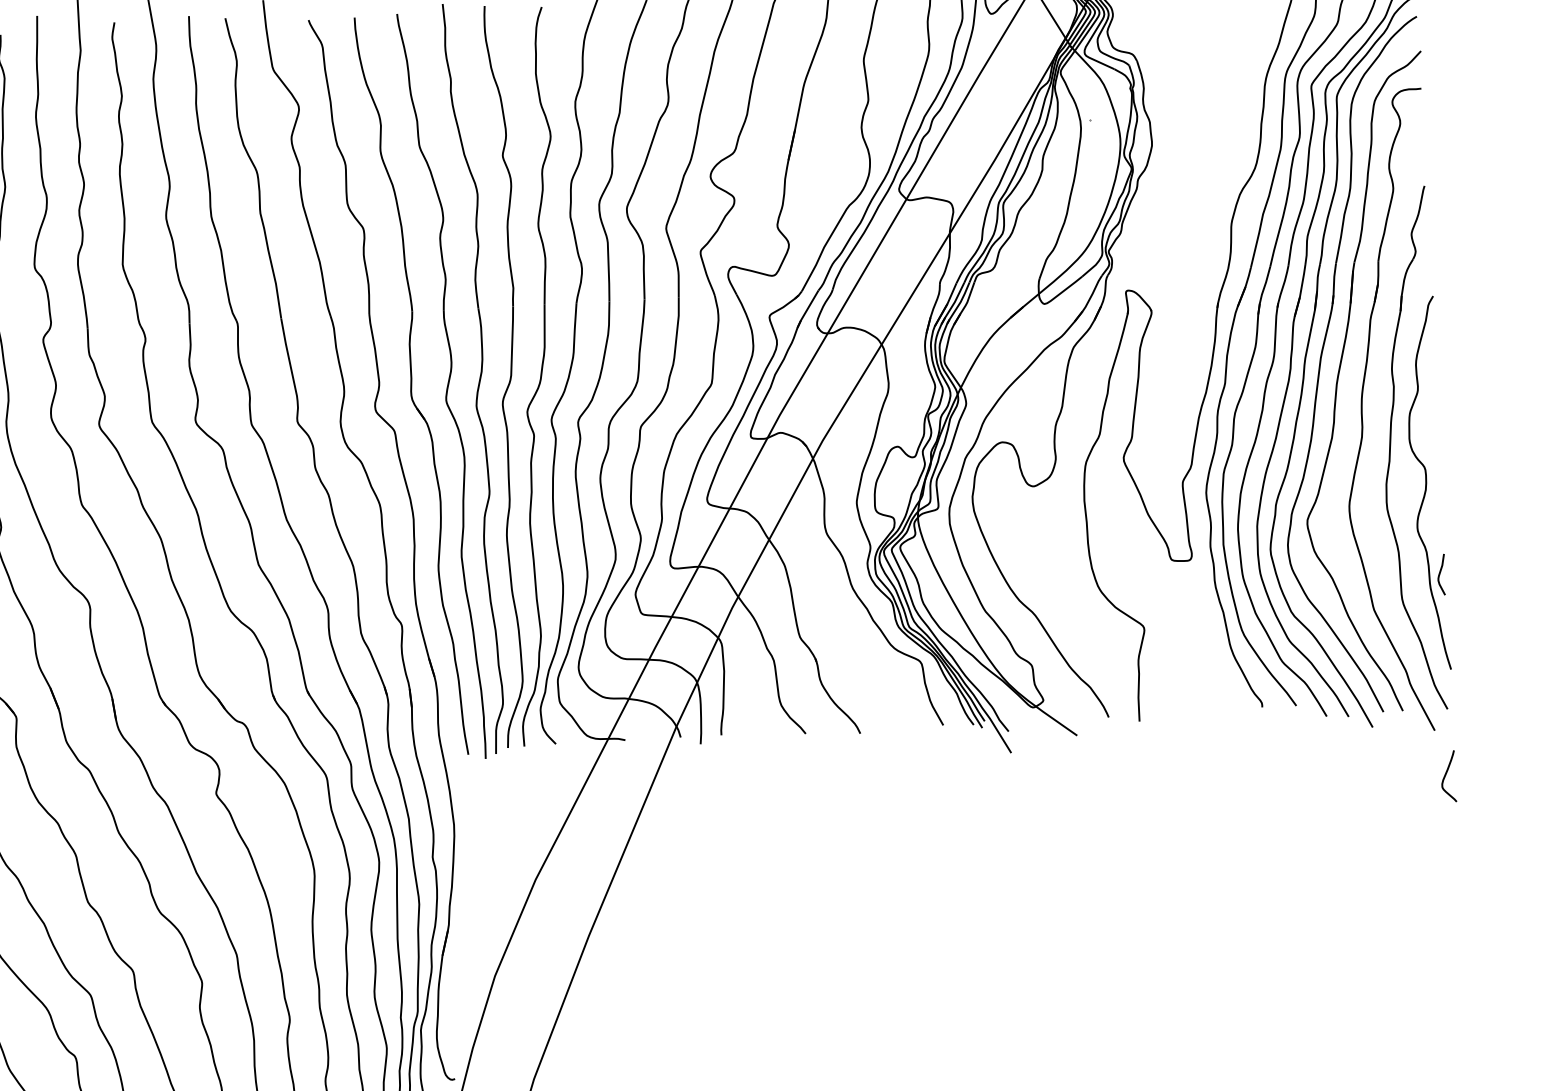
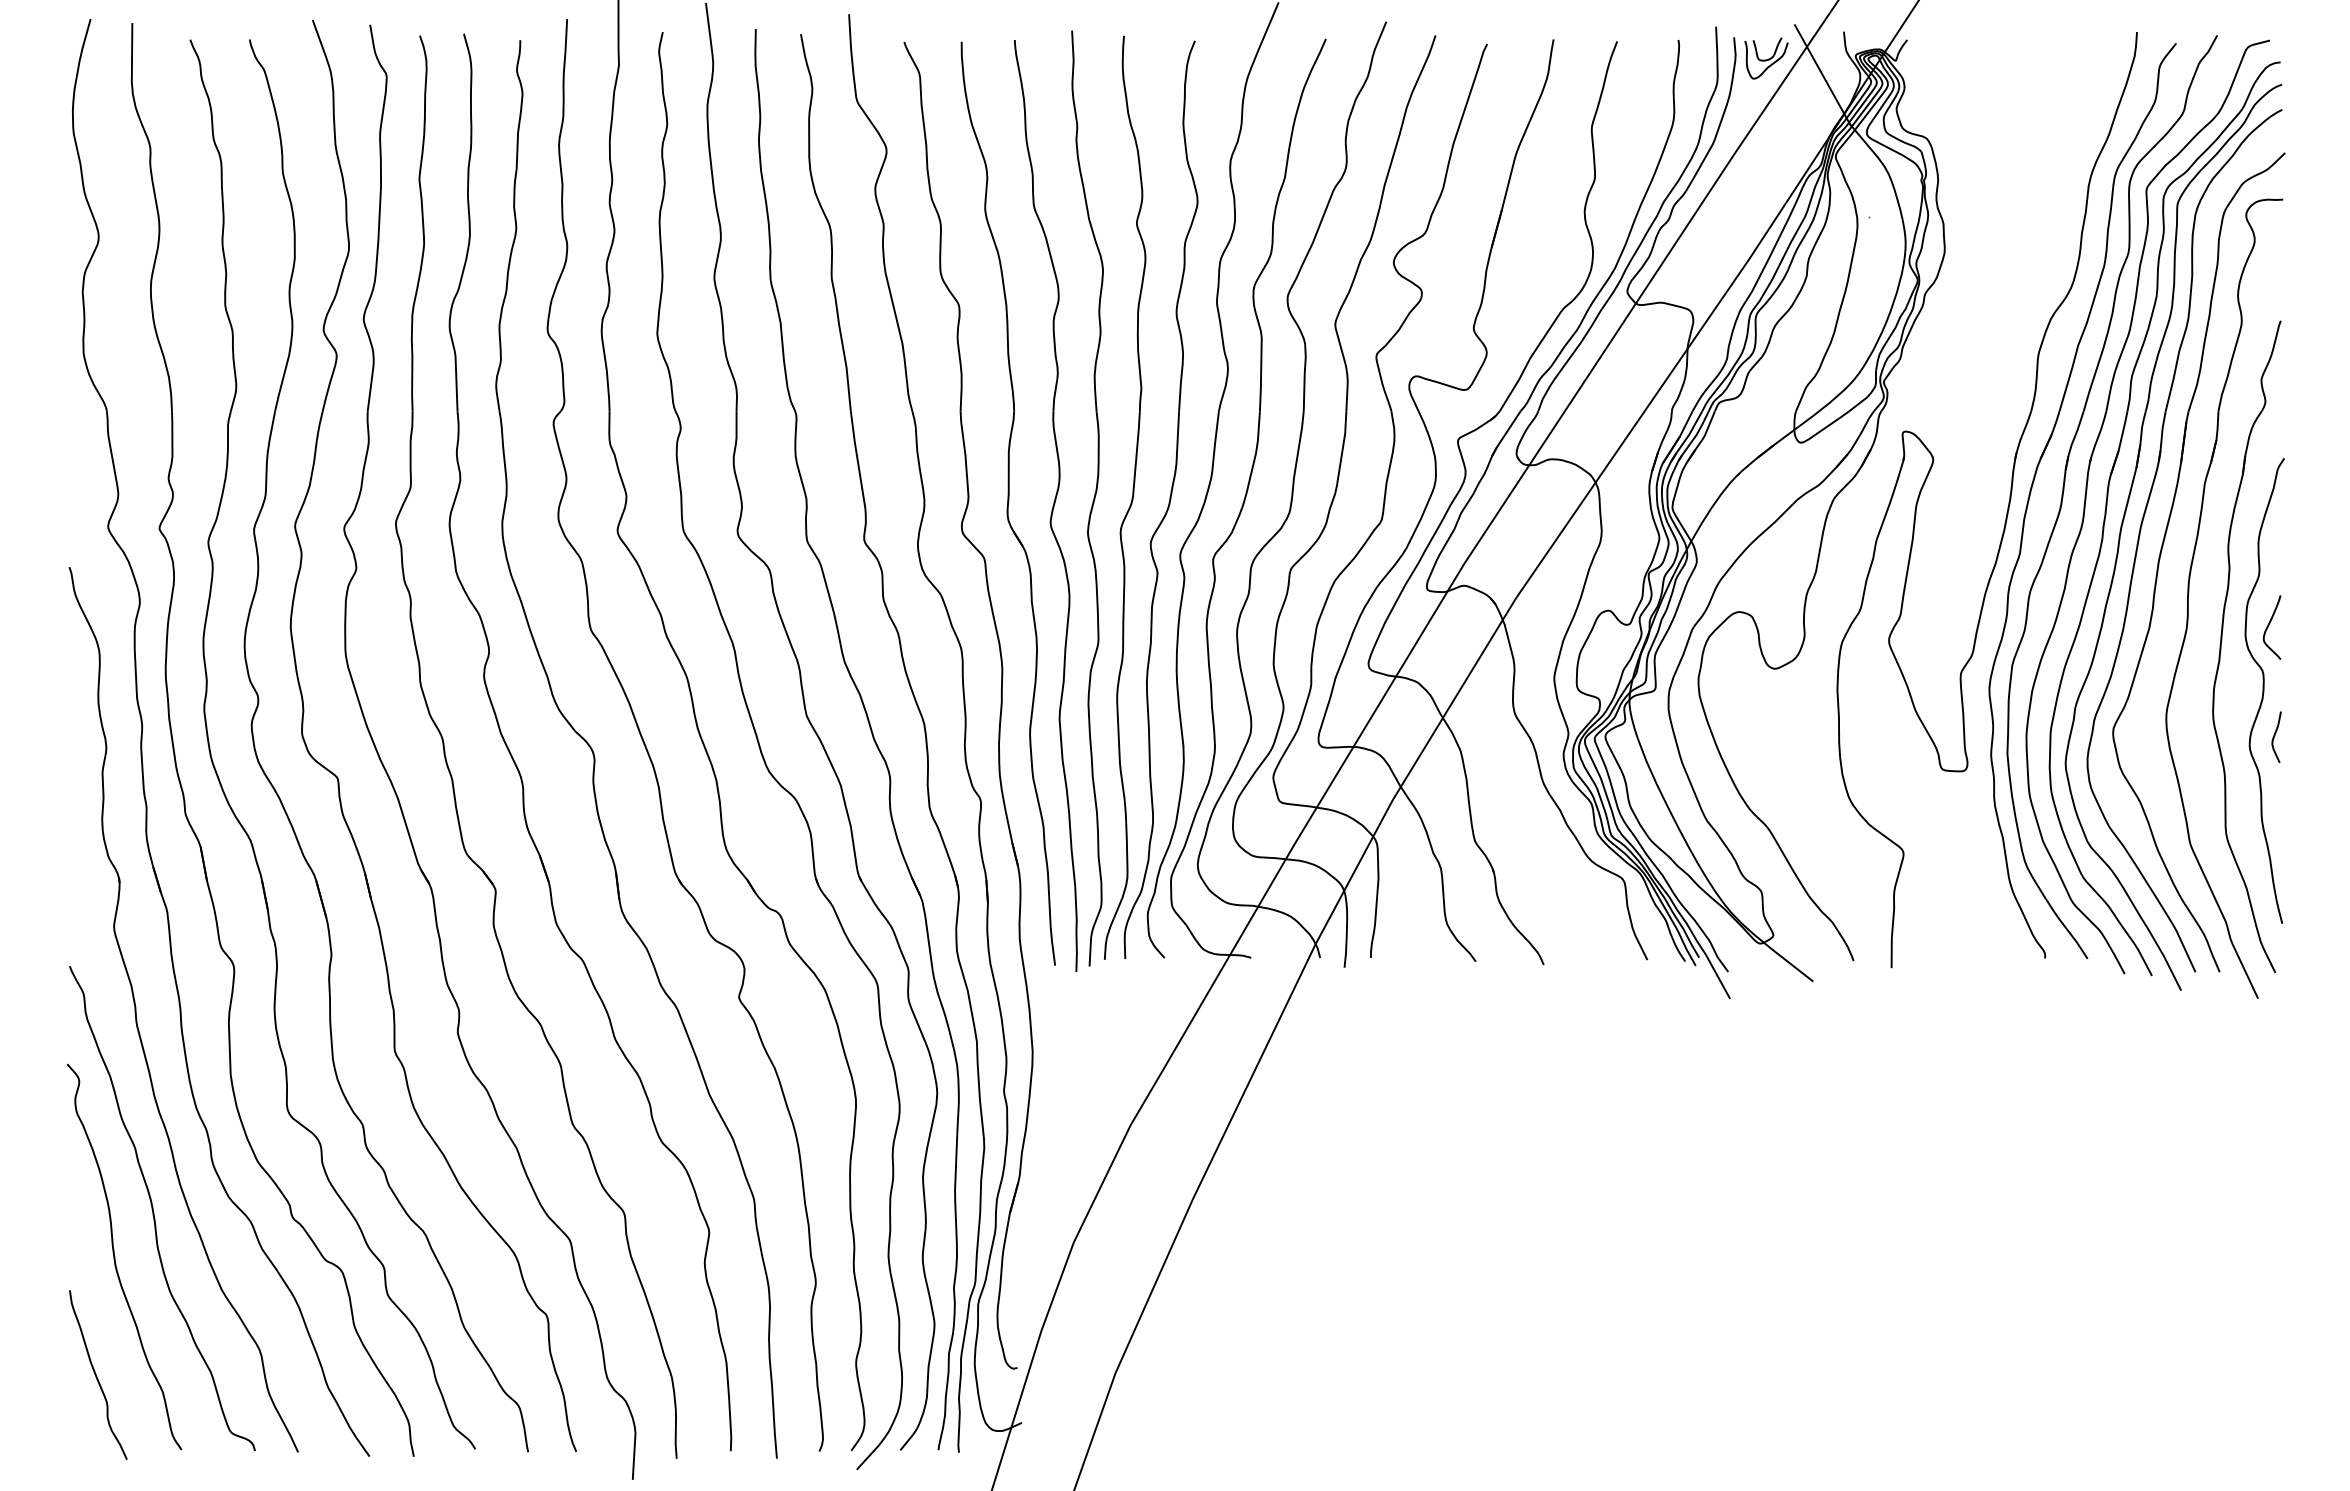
curve: (1440, 573) -> (2275, 735), moved
curve: (1446, 775) -> (2269, 625), moved

